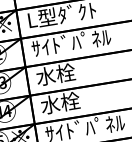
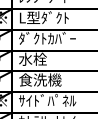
text: (70, 41) -> (47, 37), ｻｲﾄﾞﾊﾟﾈﾙ -> ﾀﾞｸﾄｶﾊﾞｰ
text: (70, 100) -> (40, 79), 水栓 -> 食洗機

